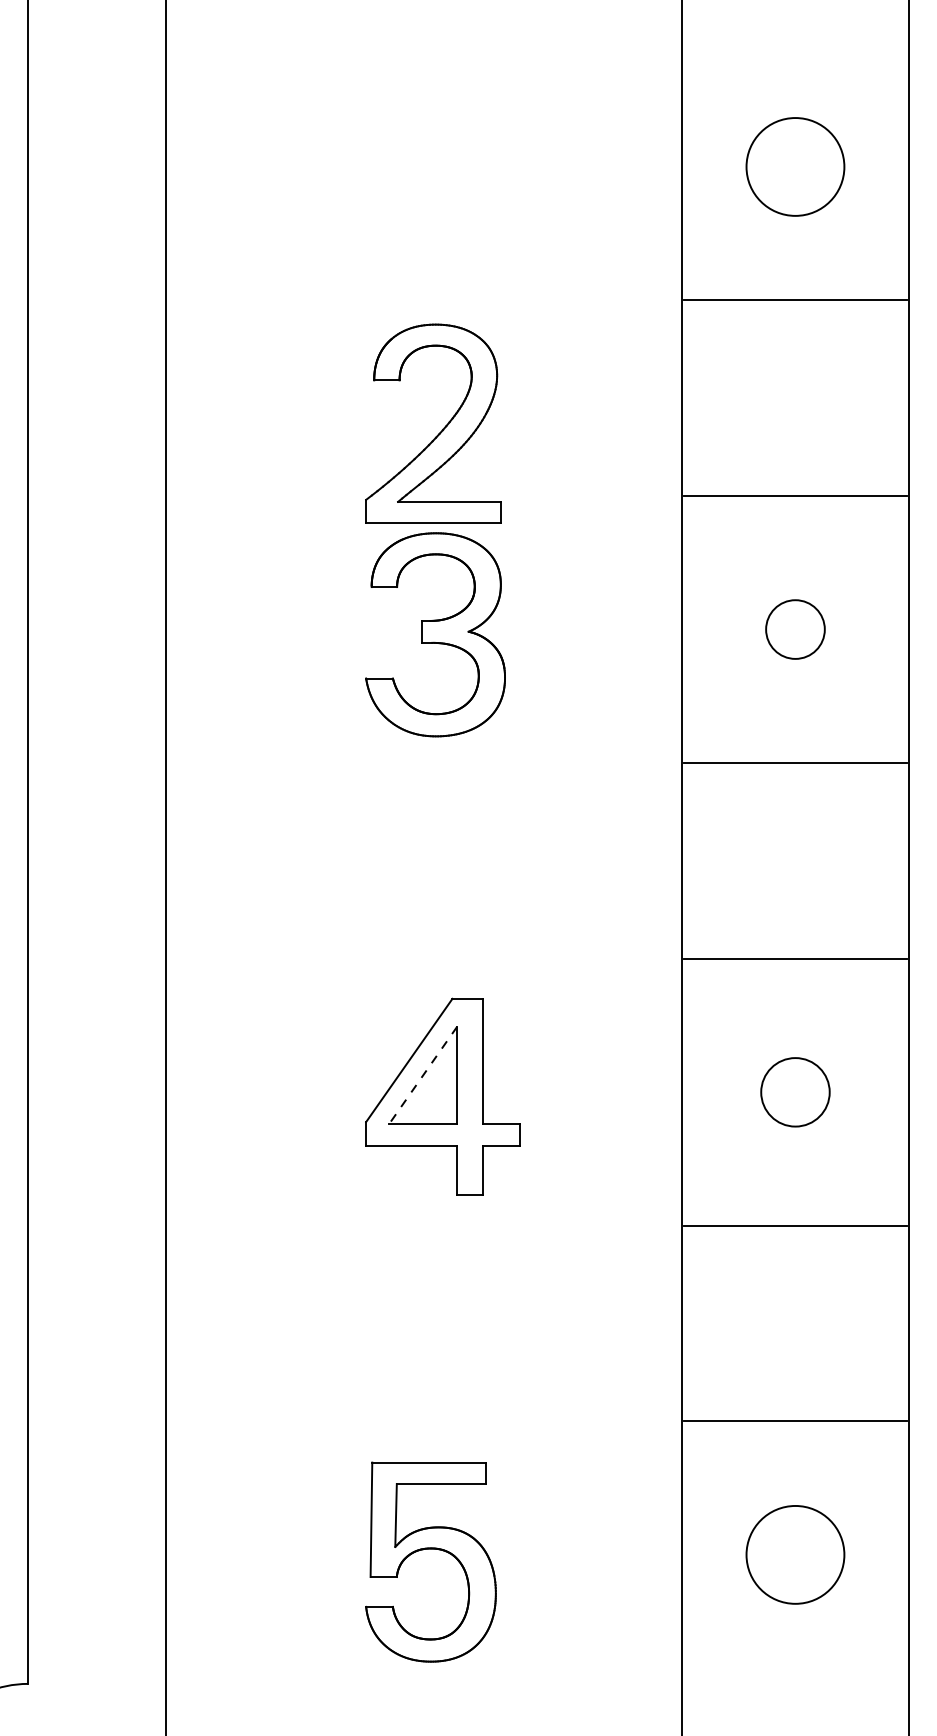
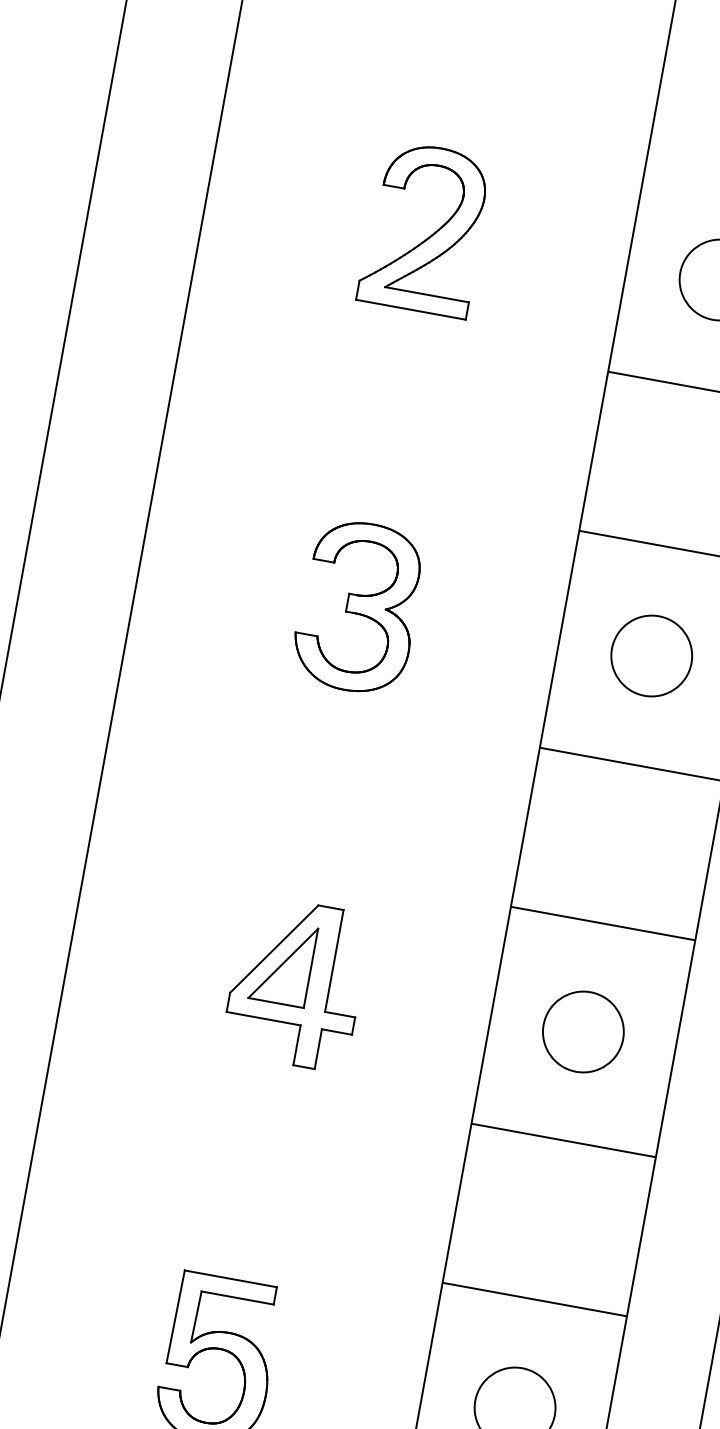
part: (442, 428) -> (432, 234), moved
circle: (795, 629) -> (651, 655), size x1.67
line: (422, 1075) -> (282, 963), dashed -> solid
circle: (795, 1092) -> (583, 1032), size x1.43

